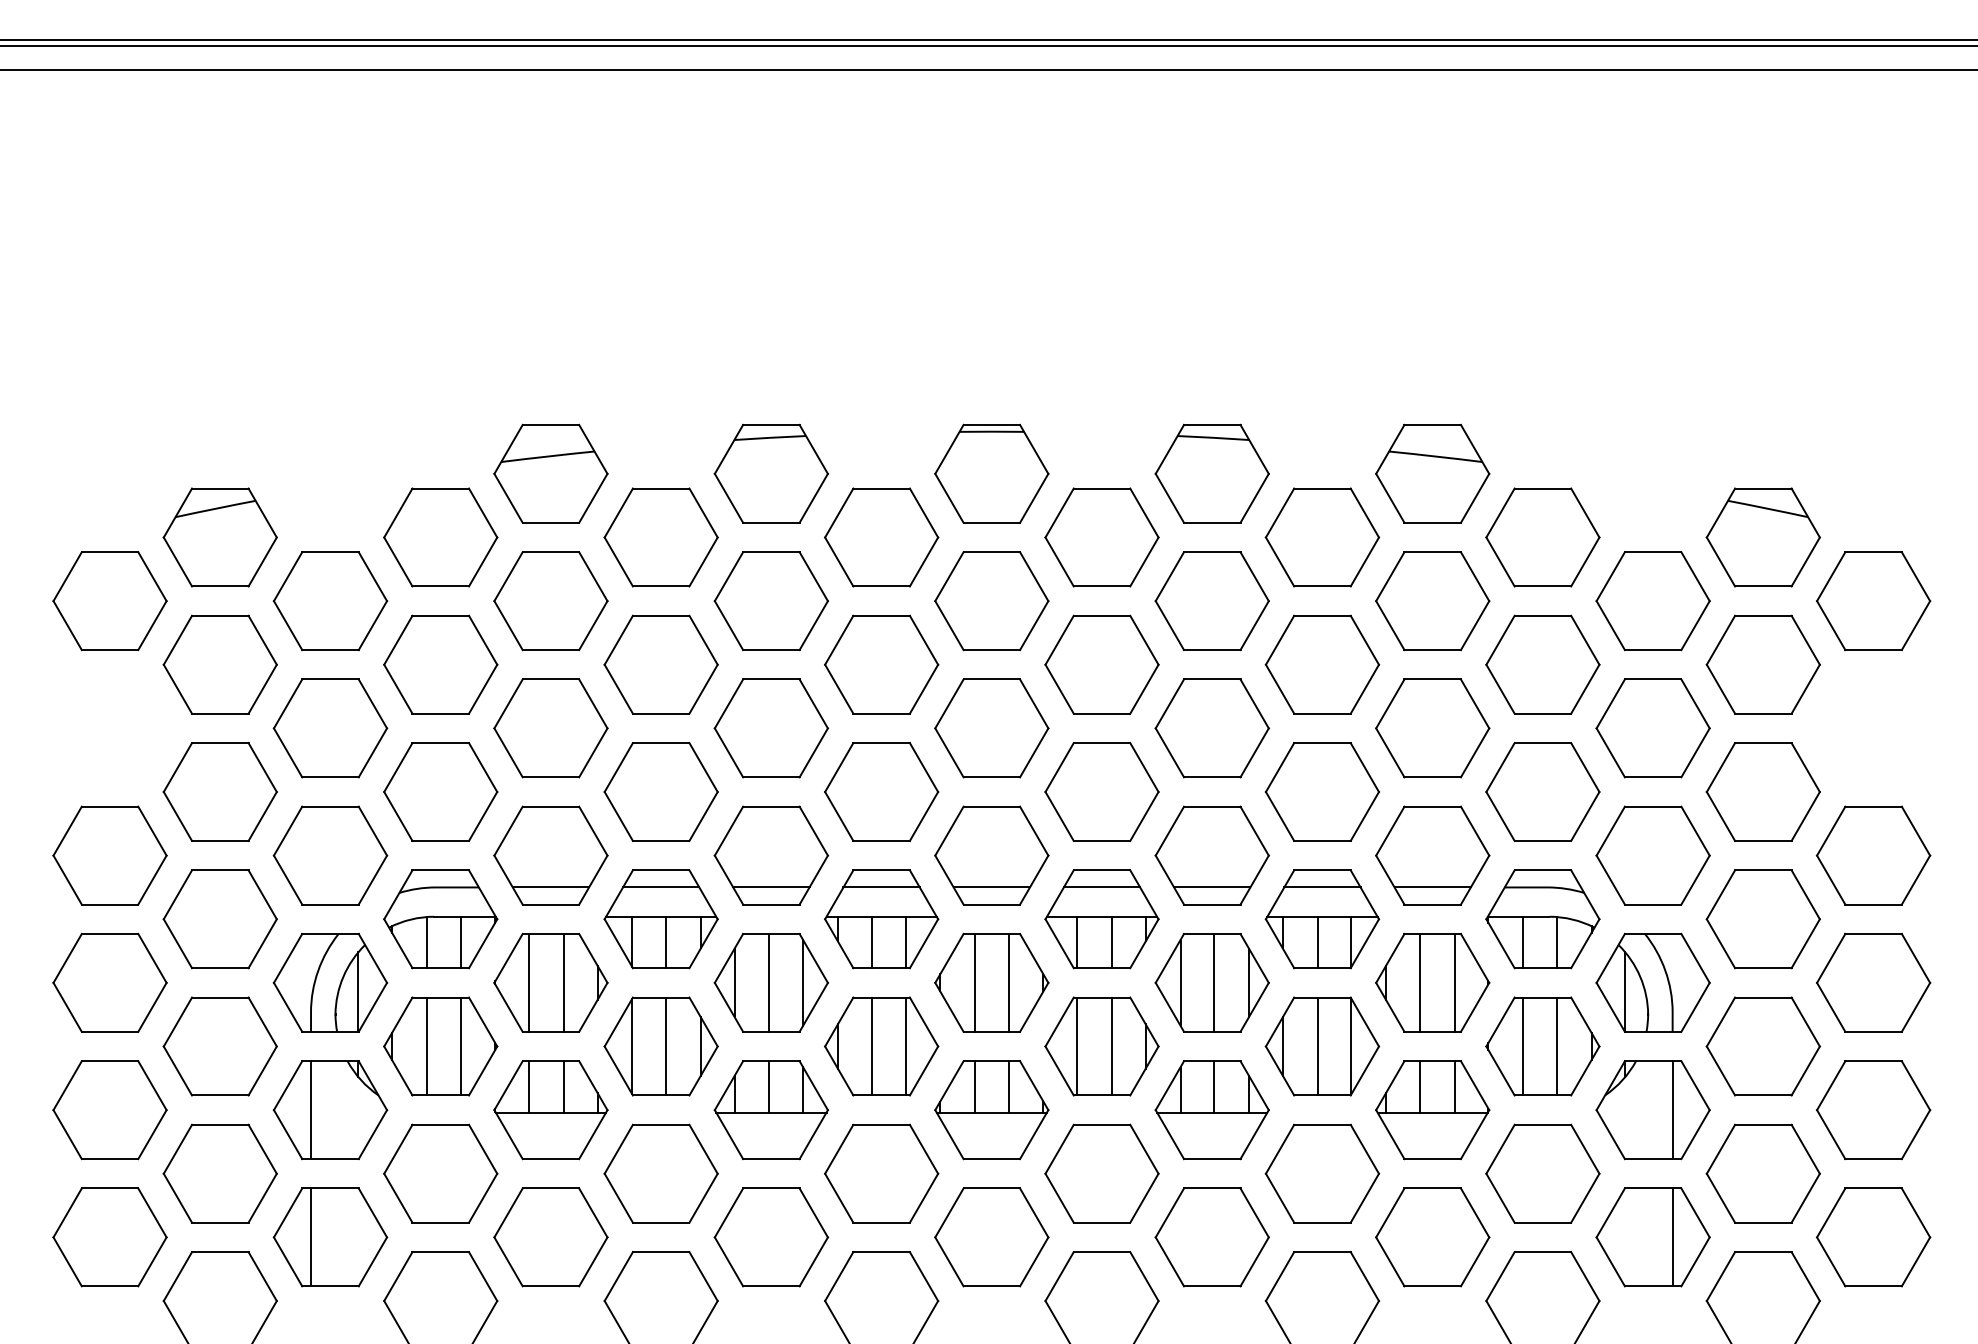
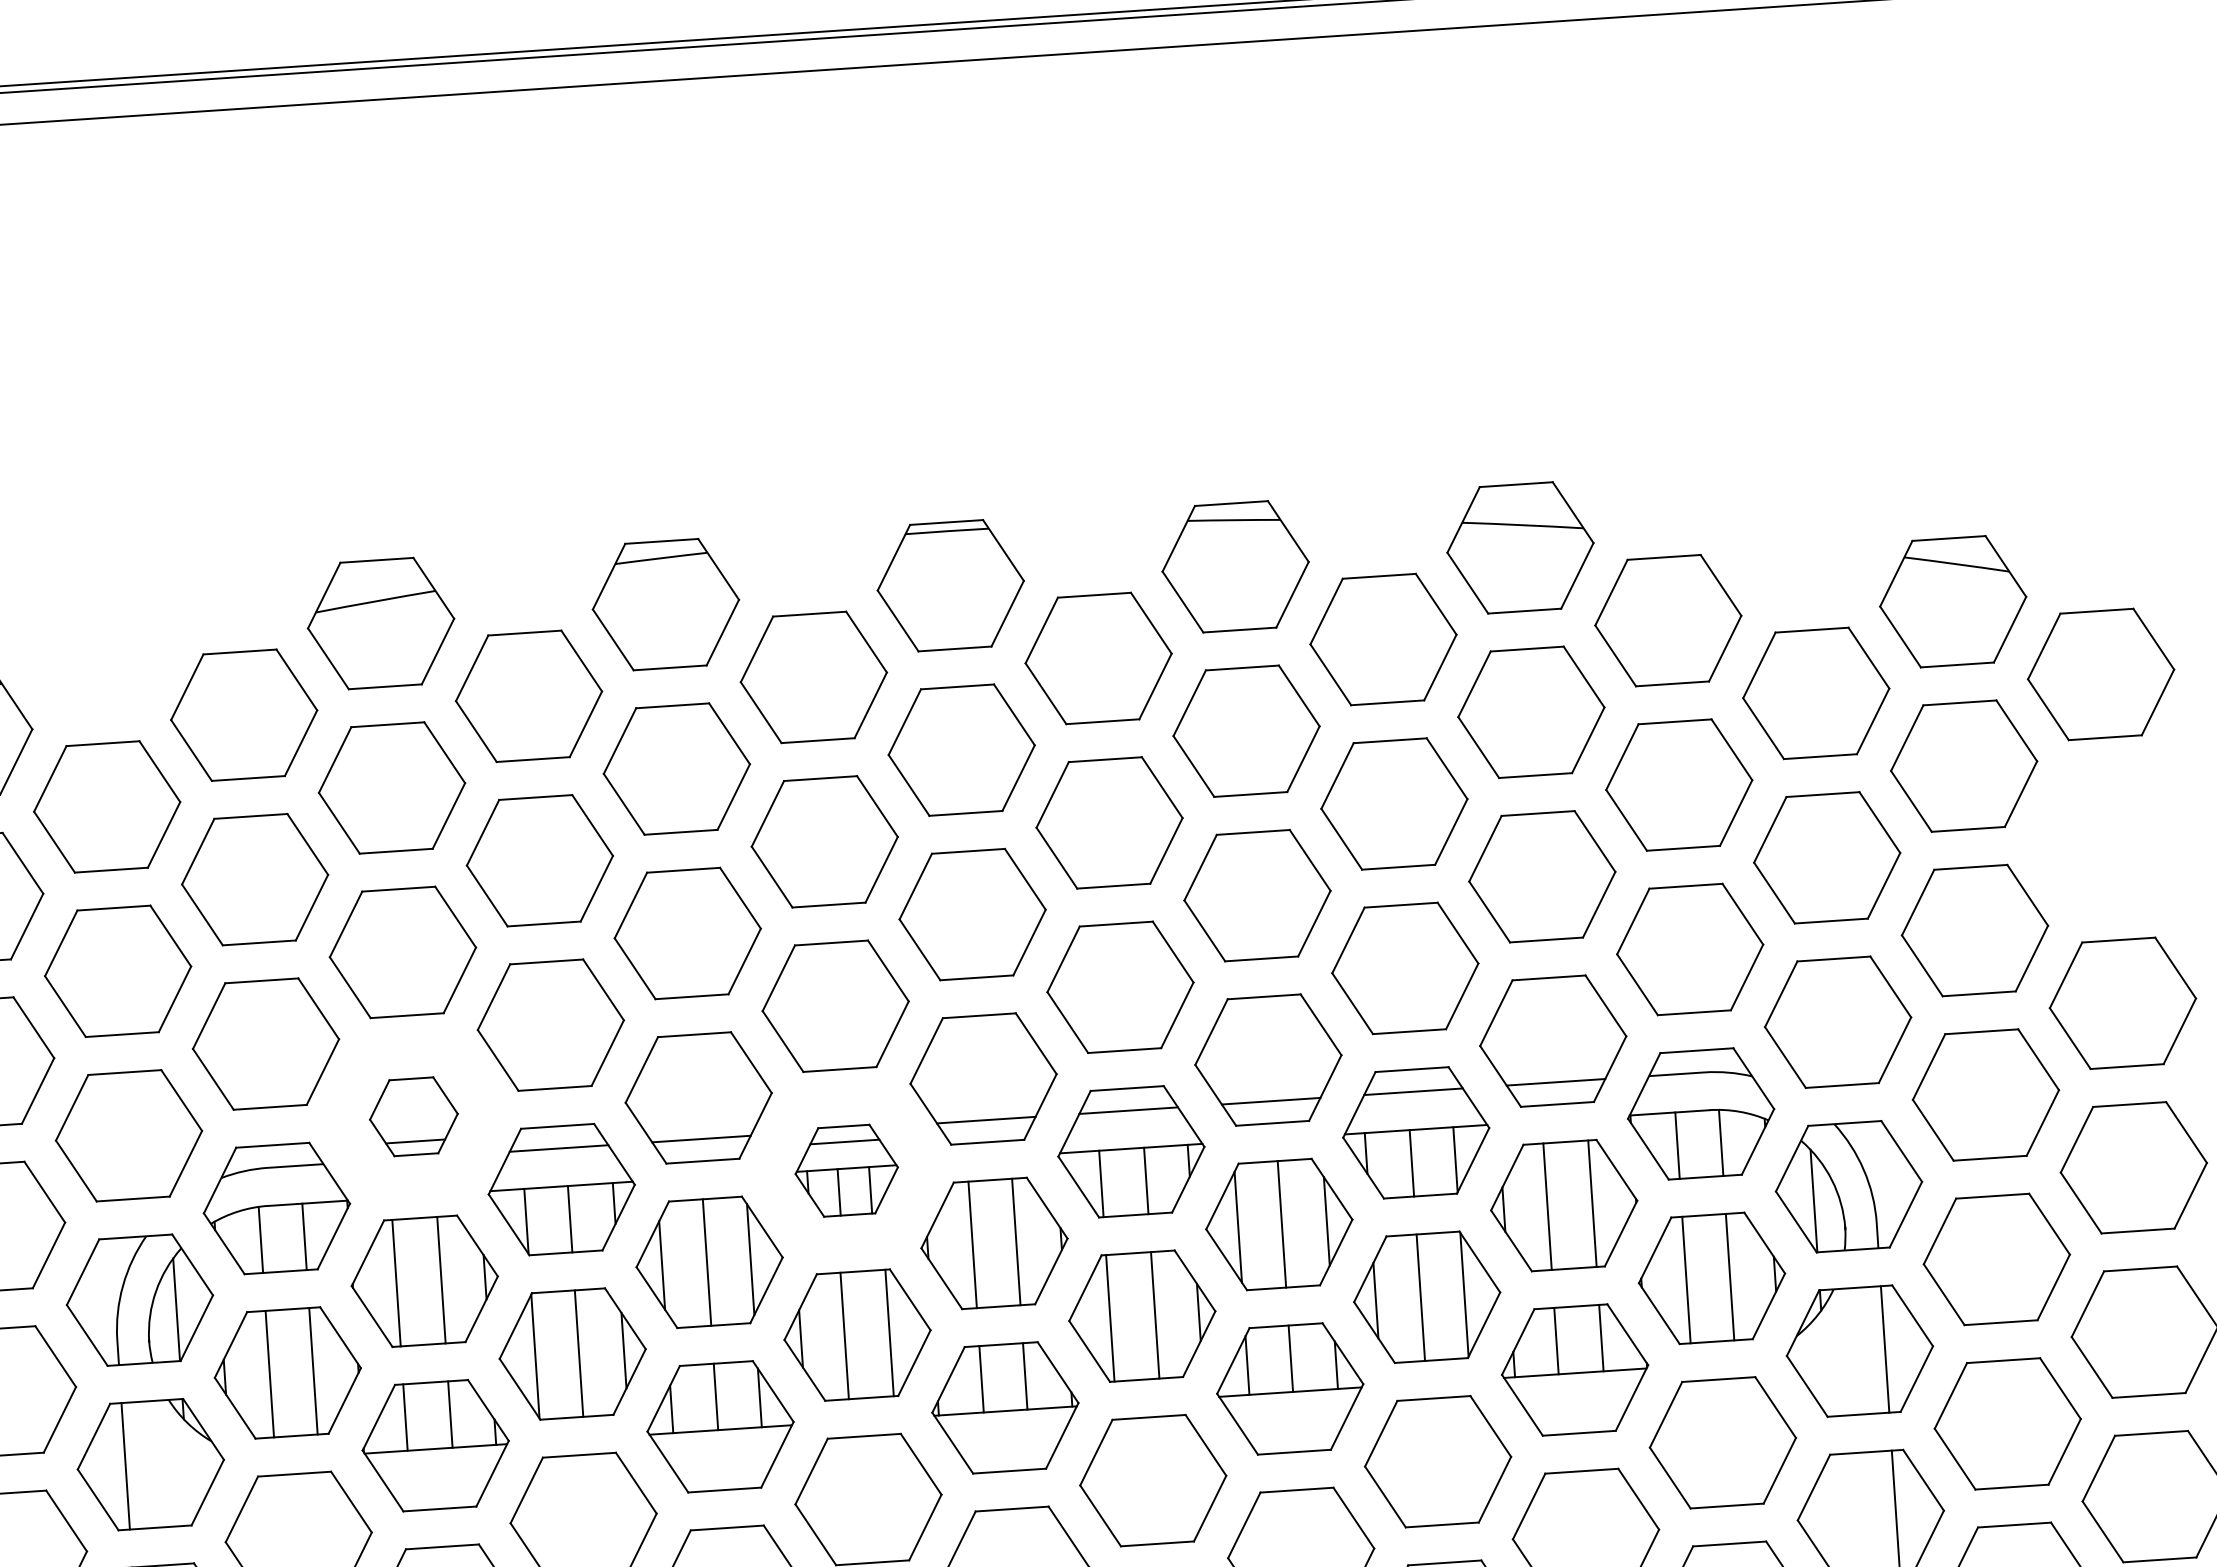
part: (550, 855) -> (413, 1116), size x0.6
part: (881, 919) -> (846, 1171), size x0.7

